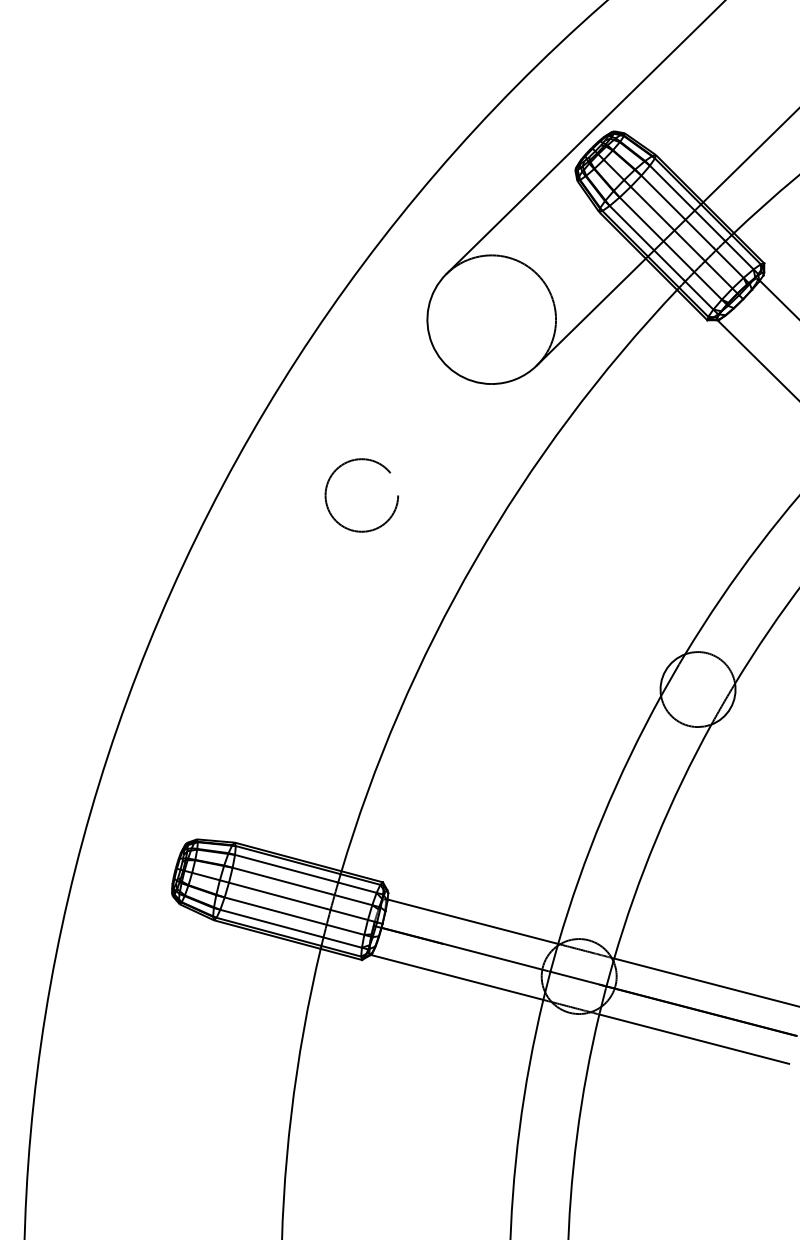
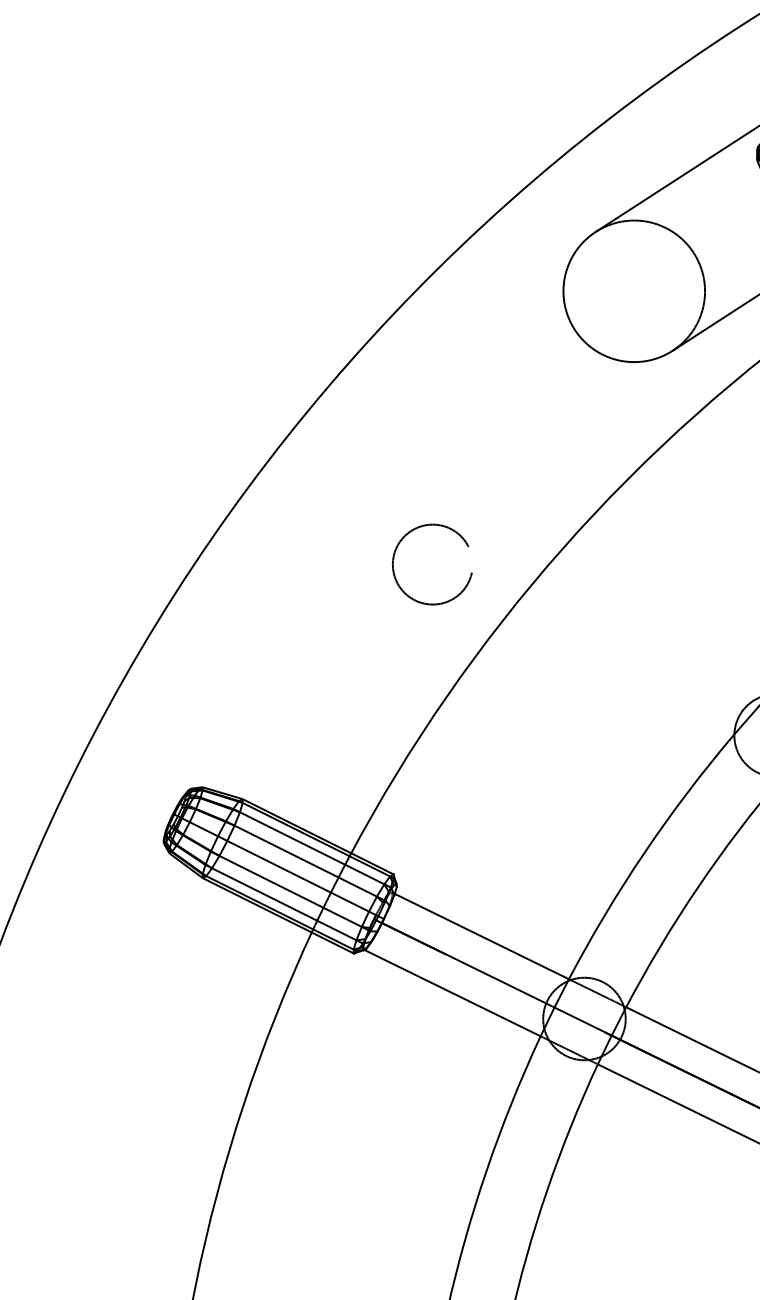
circle: (361, 495) -> (432, 564), moved

